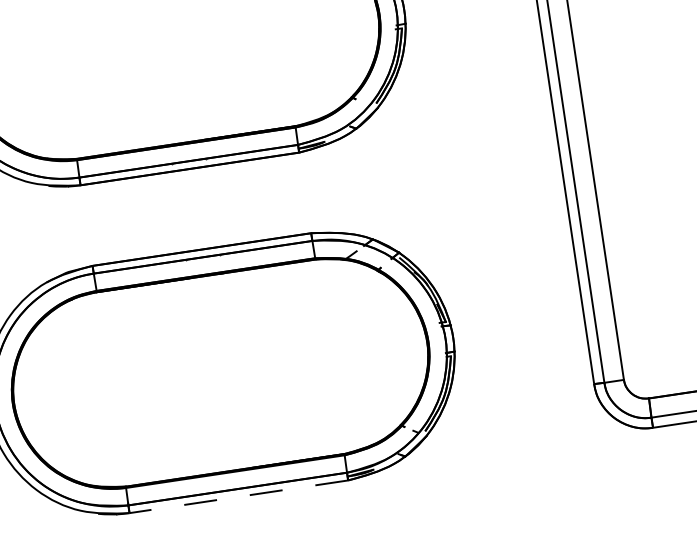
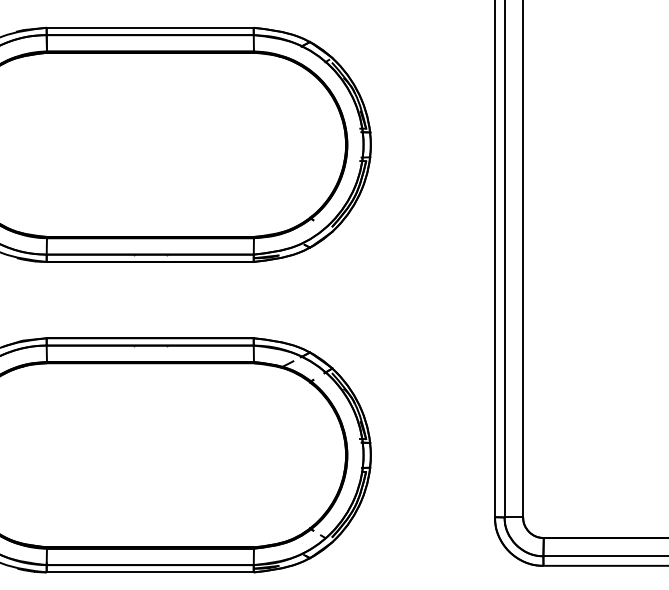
line: (239, 496) -> (150, 572), dashed -> solid

